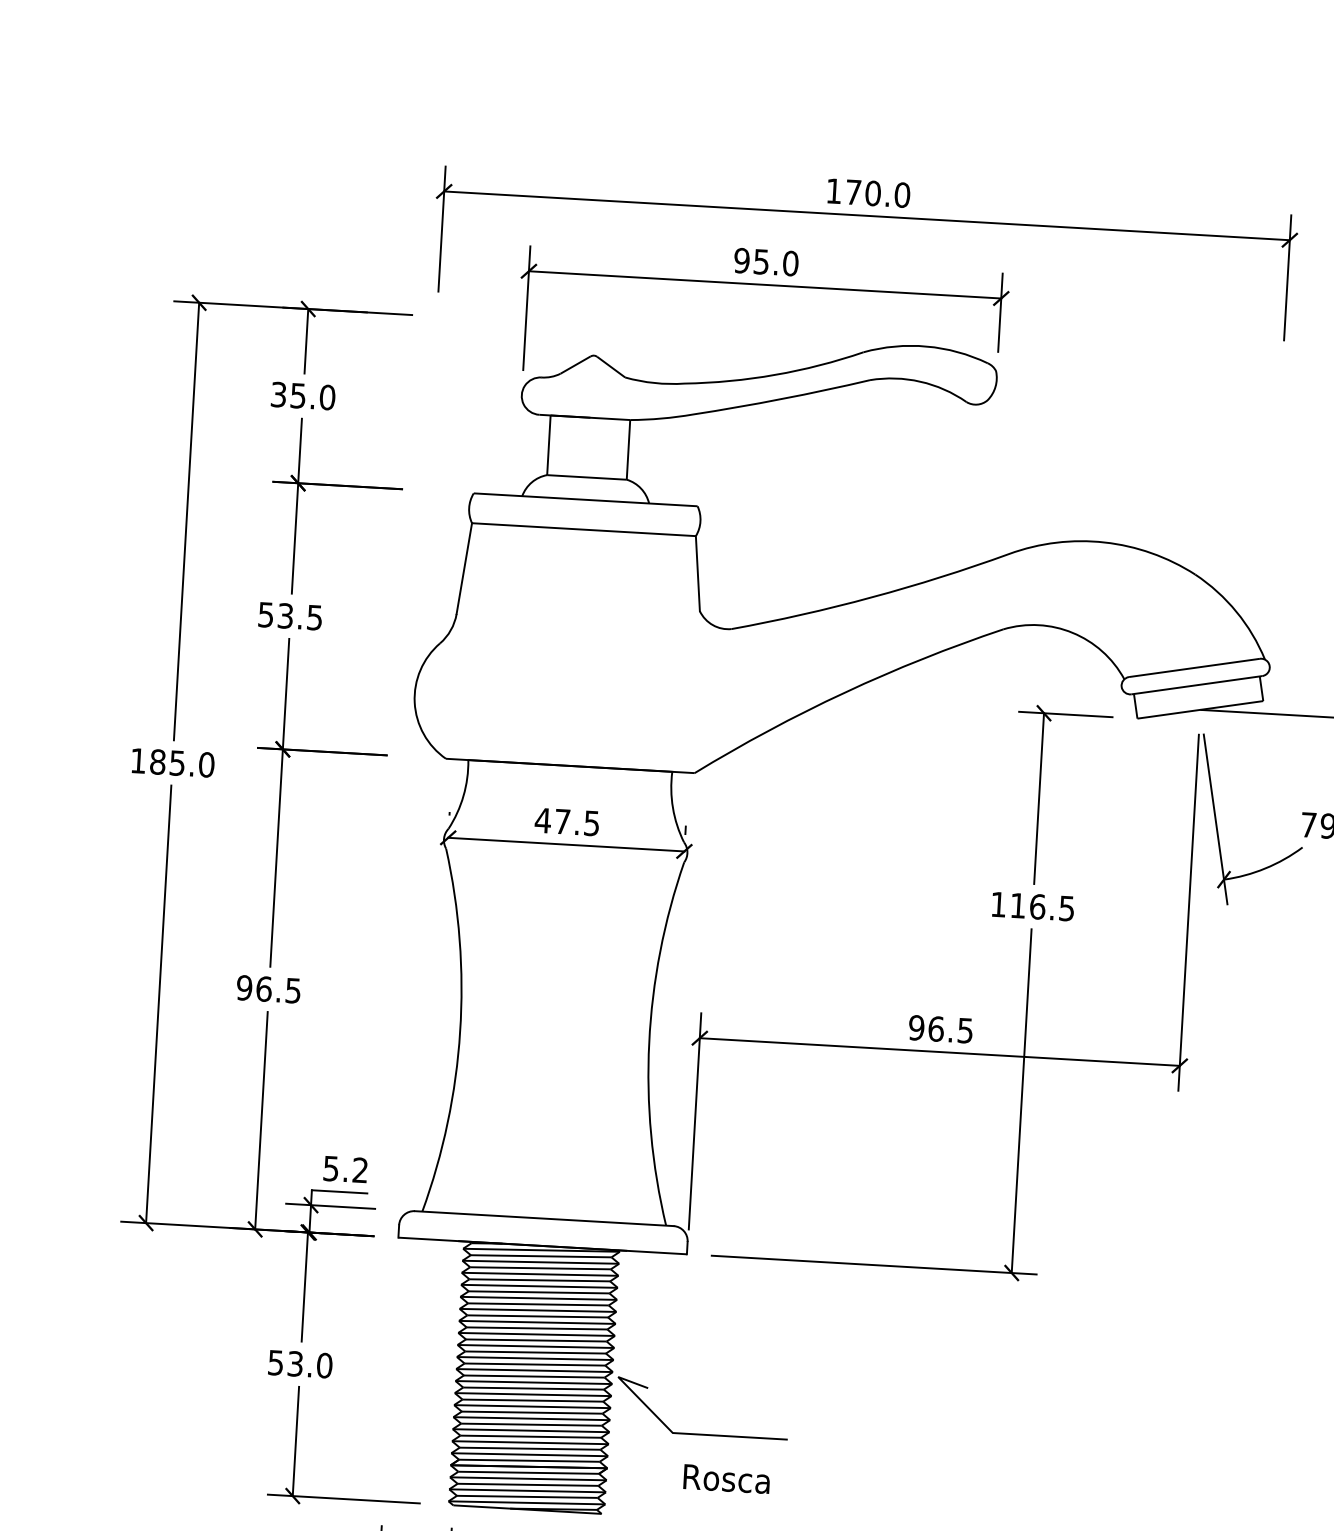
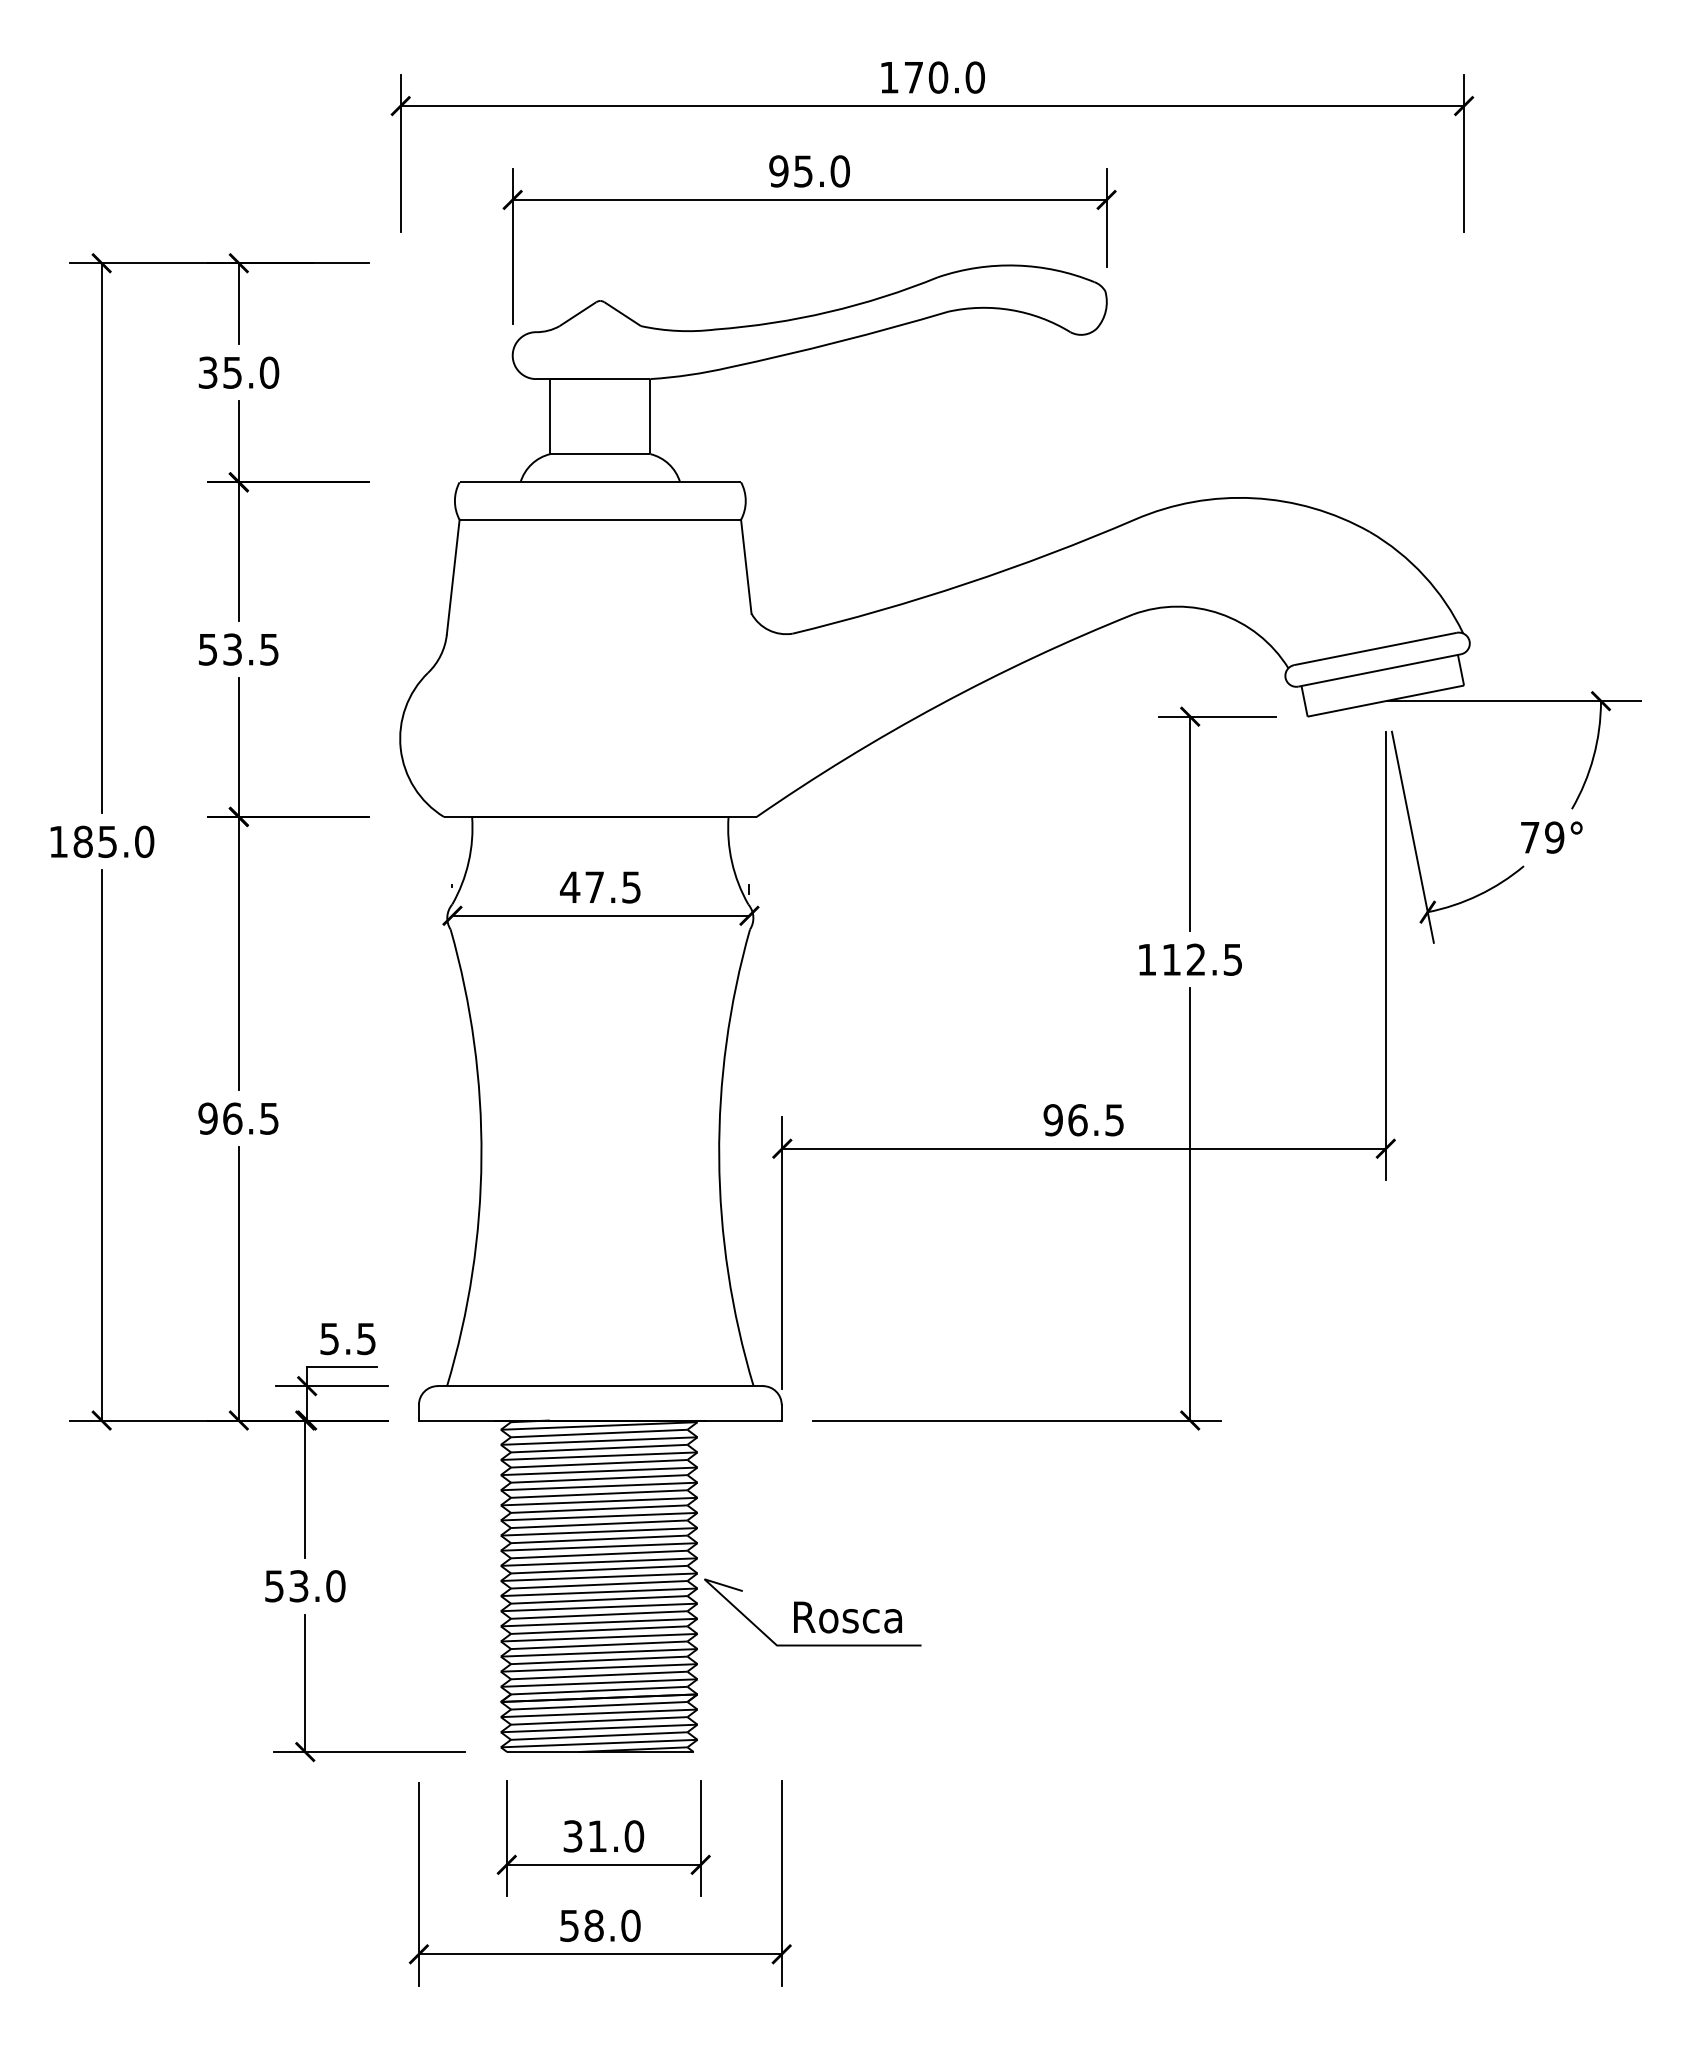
text: (1037, 906) -> (1196, 959), 116.5 -> 112.5
text: (360, 1170) -> (366, 1338), 5.2 -> 5.5
text: (726, 1479) -> (847, 1617), moved

